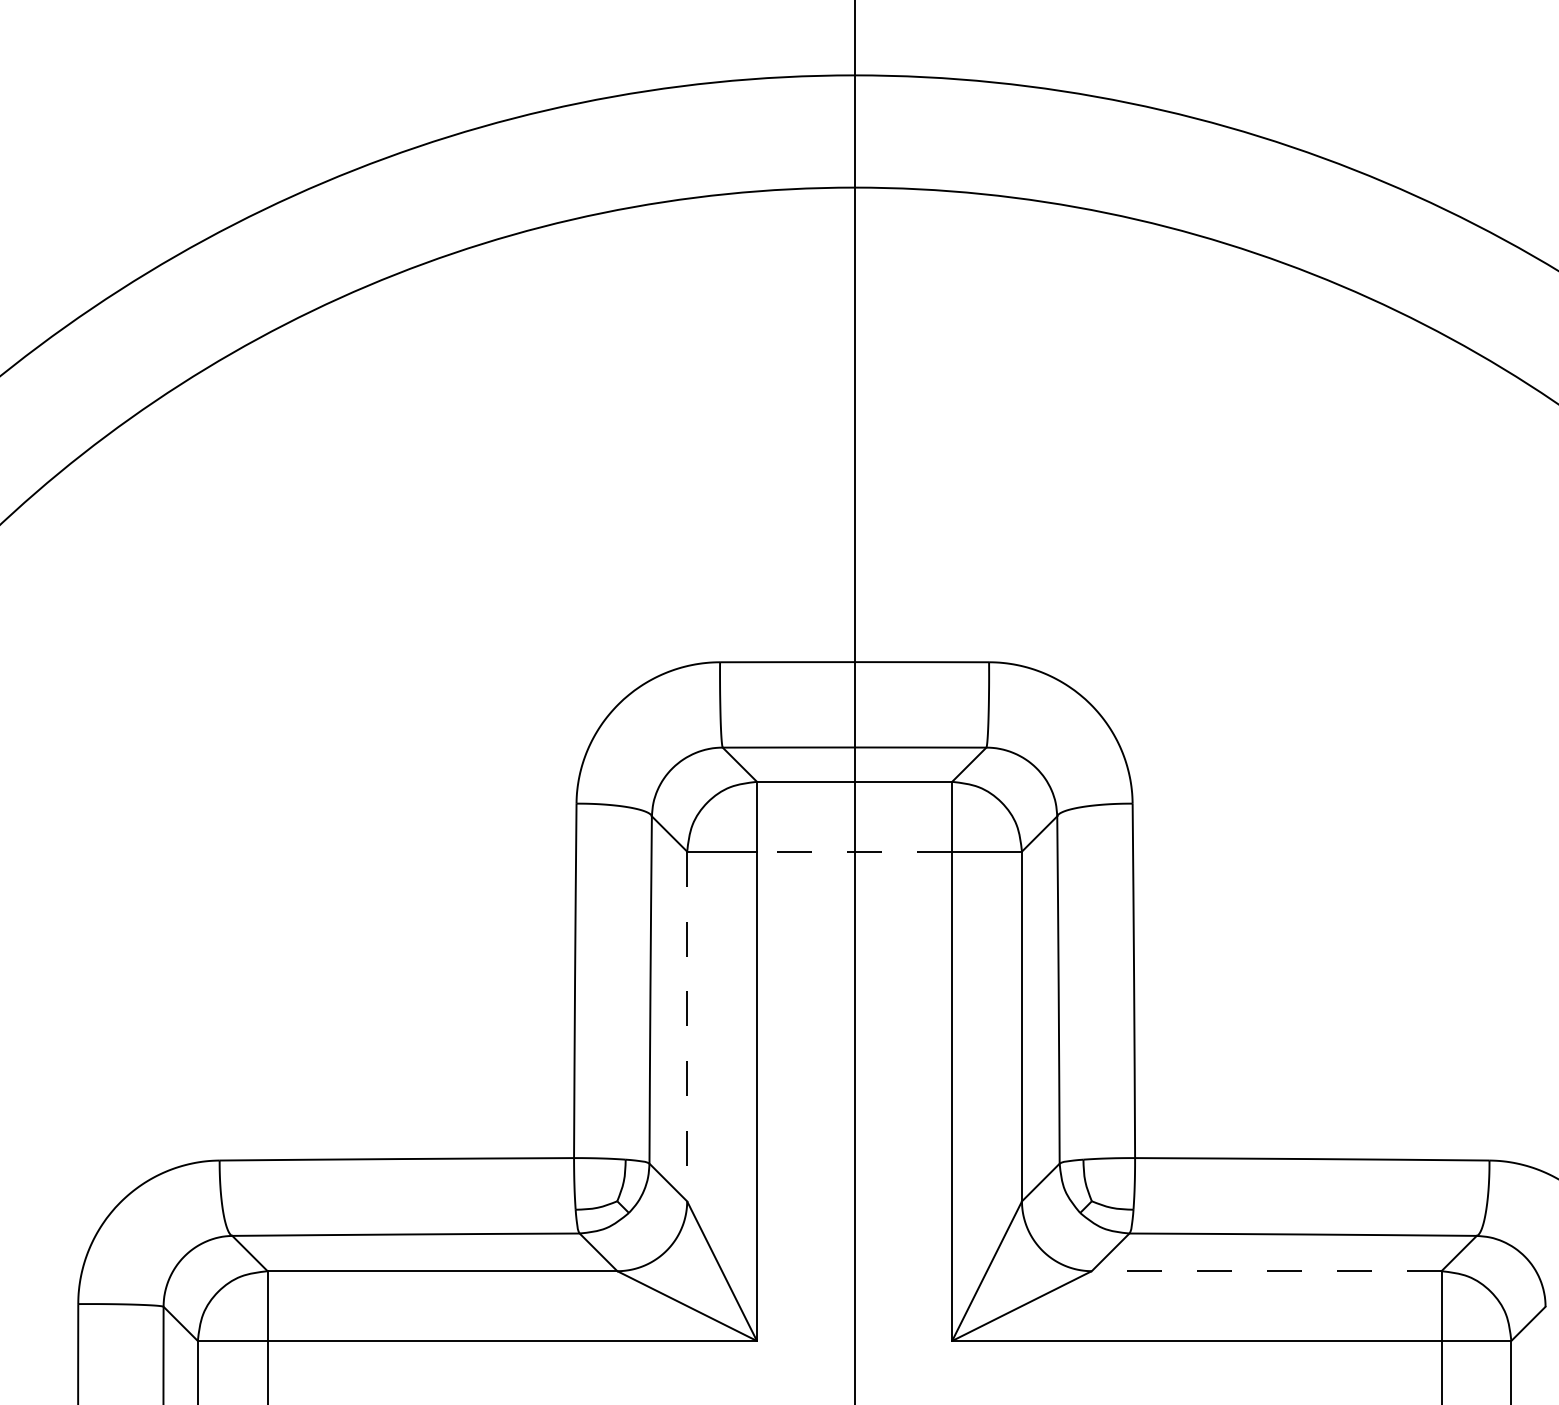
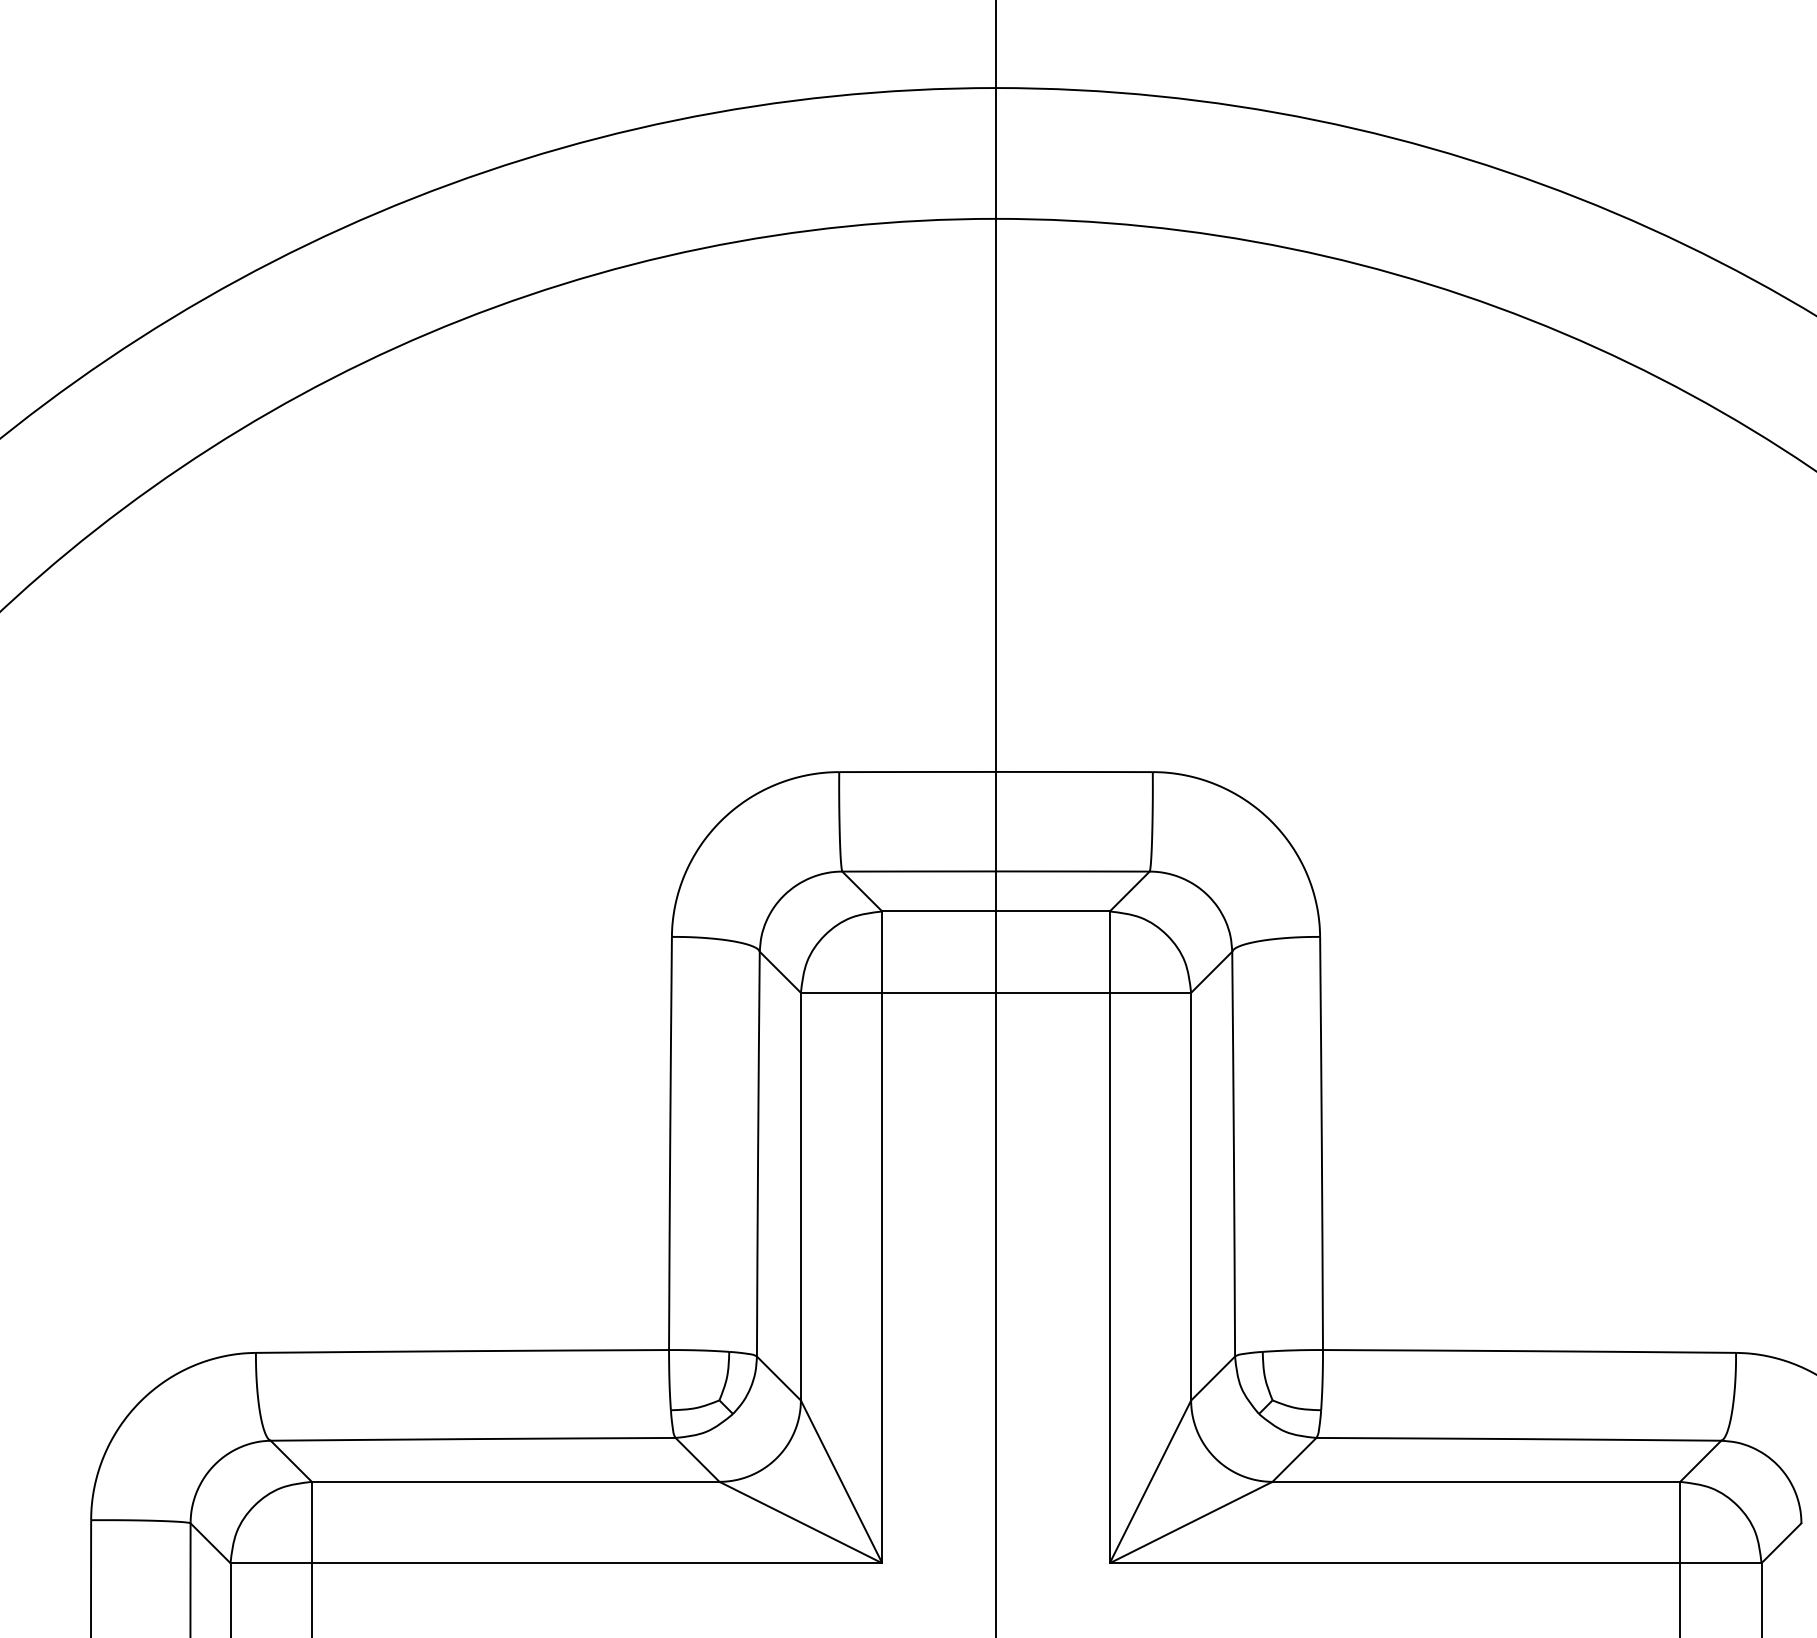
line: (854, 851) -> (995, 992), dashed -> solid
line: (687, 1026) -> (801, 1196), dashed -> solid
line: (1266, 1271) -> (1476, 1482), dashed -> solid

